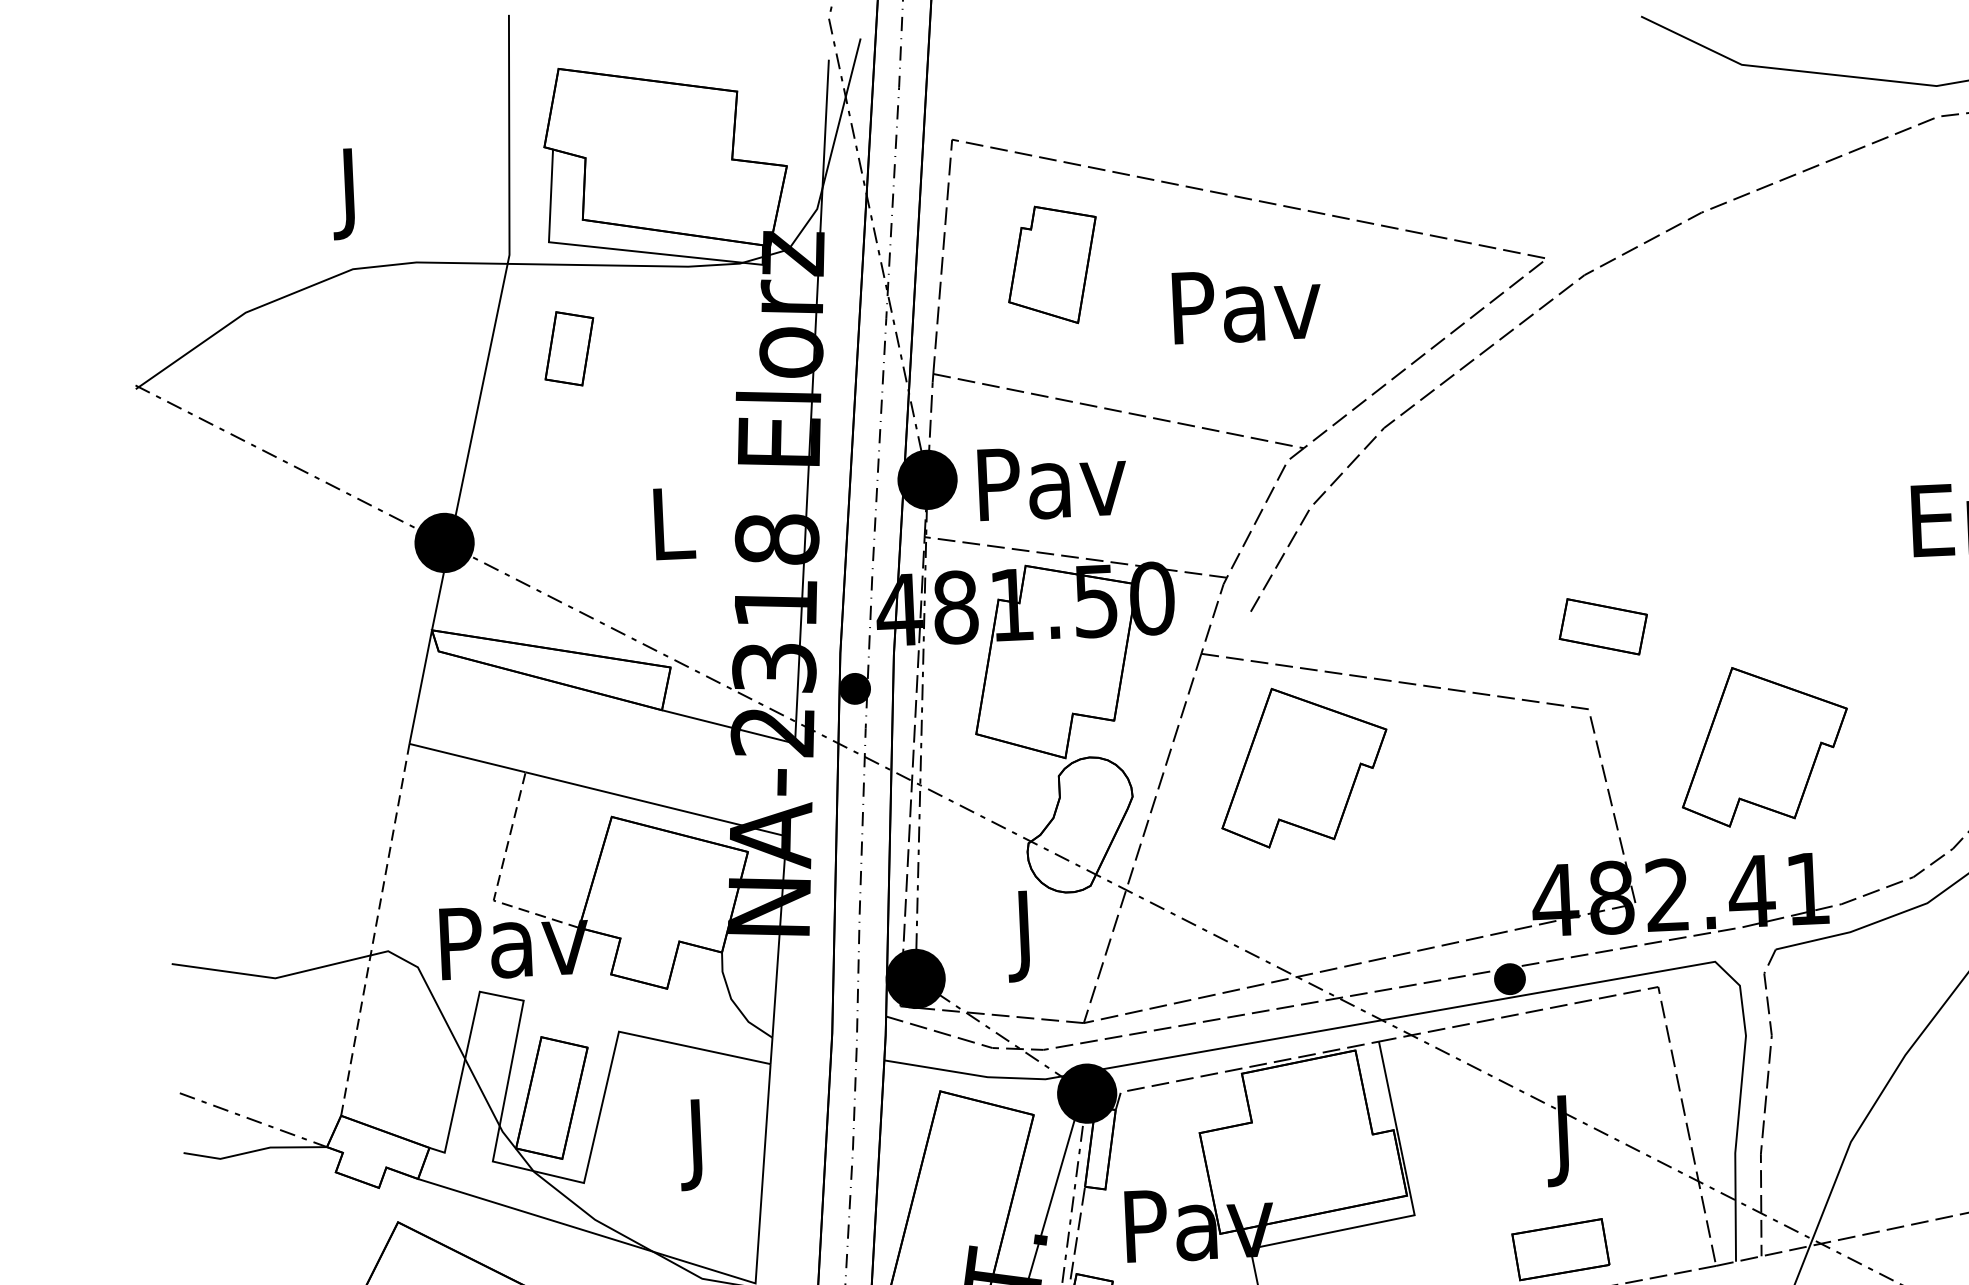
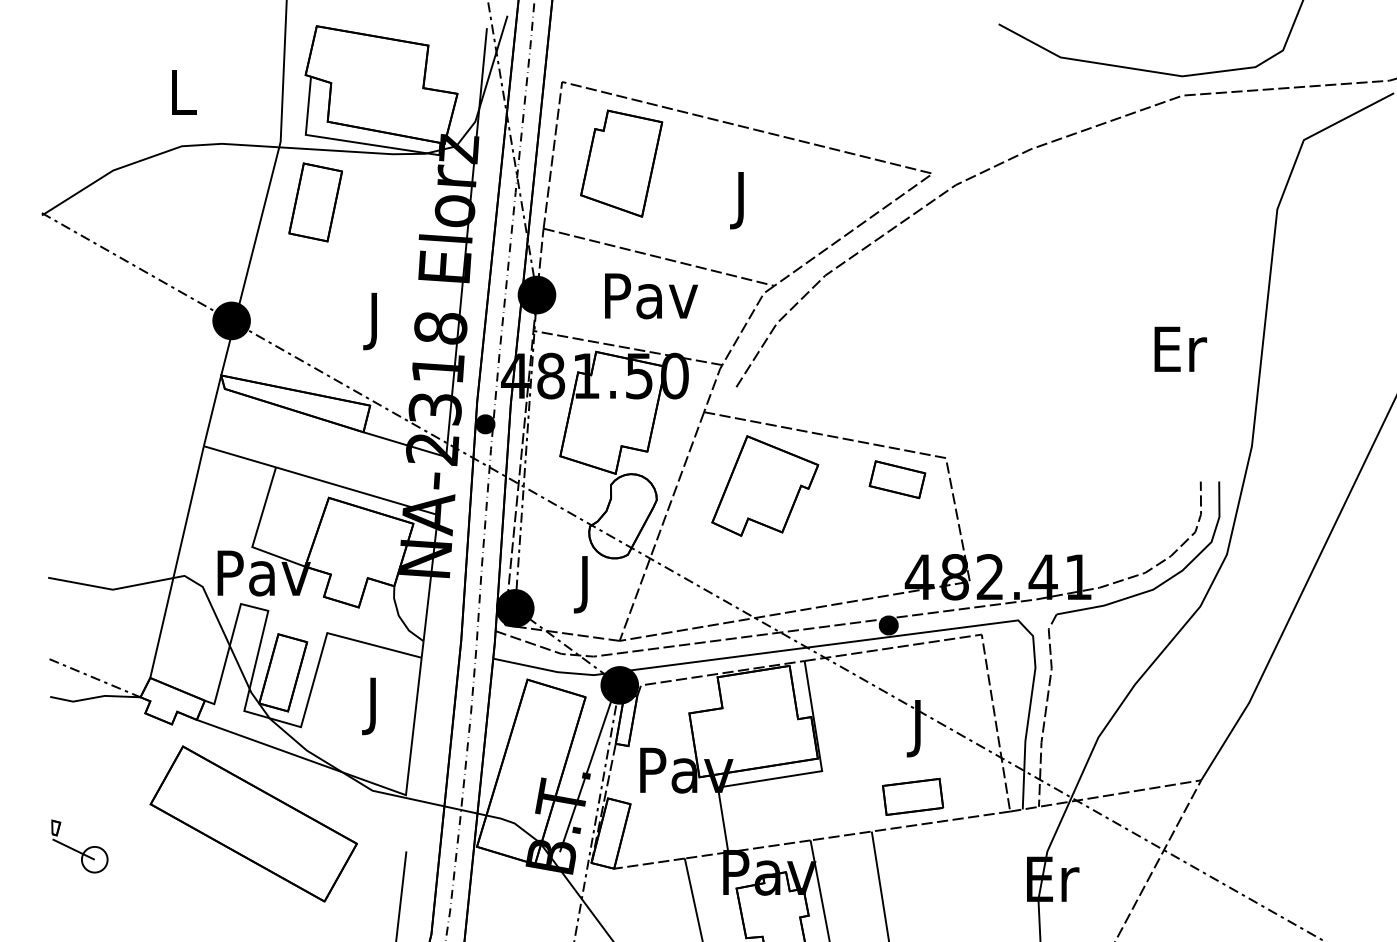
text: (352, 193) -> (183, 98), J -> L
part: (1052, 264) -> (621, 163), size x1.43
text: (1247, 314) -> (742, 200), Pav -> J
part: (569, 348) -> (315, 202), size x1.67
text: (1052, 482) -> (651, 296), moved
text: (673, 533) -> (375, 321), L -> J
part: (1603, 626) -> (897, 479), moved
part: (1764, 744) -> (1055, 485), removed
line: (497, 880) -> (255, 534), dashed -> solid
line: (376, 930) -> (177, 562), dashed -> solid

